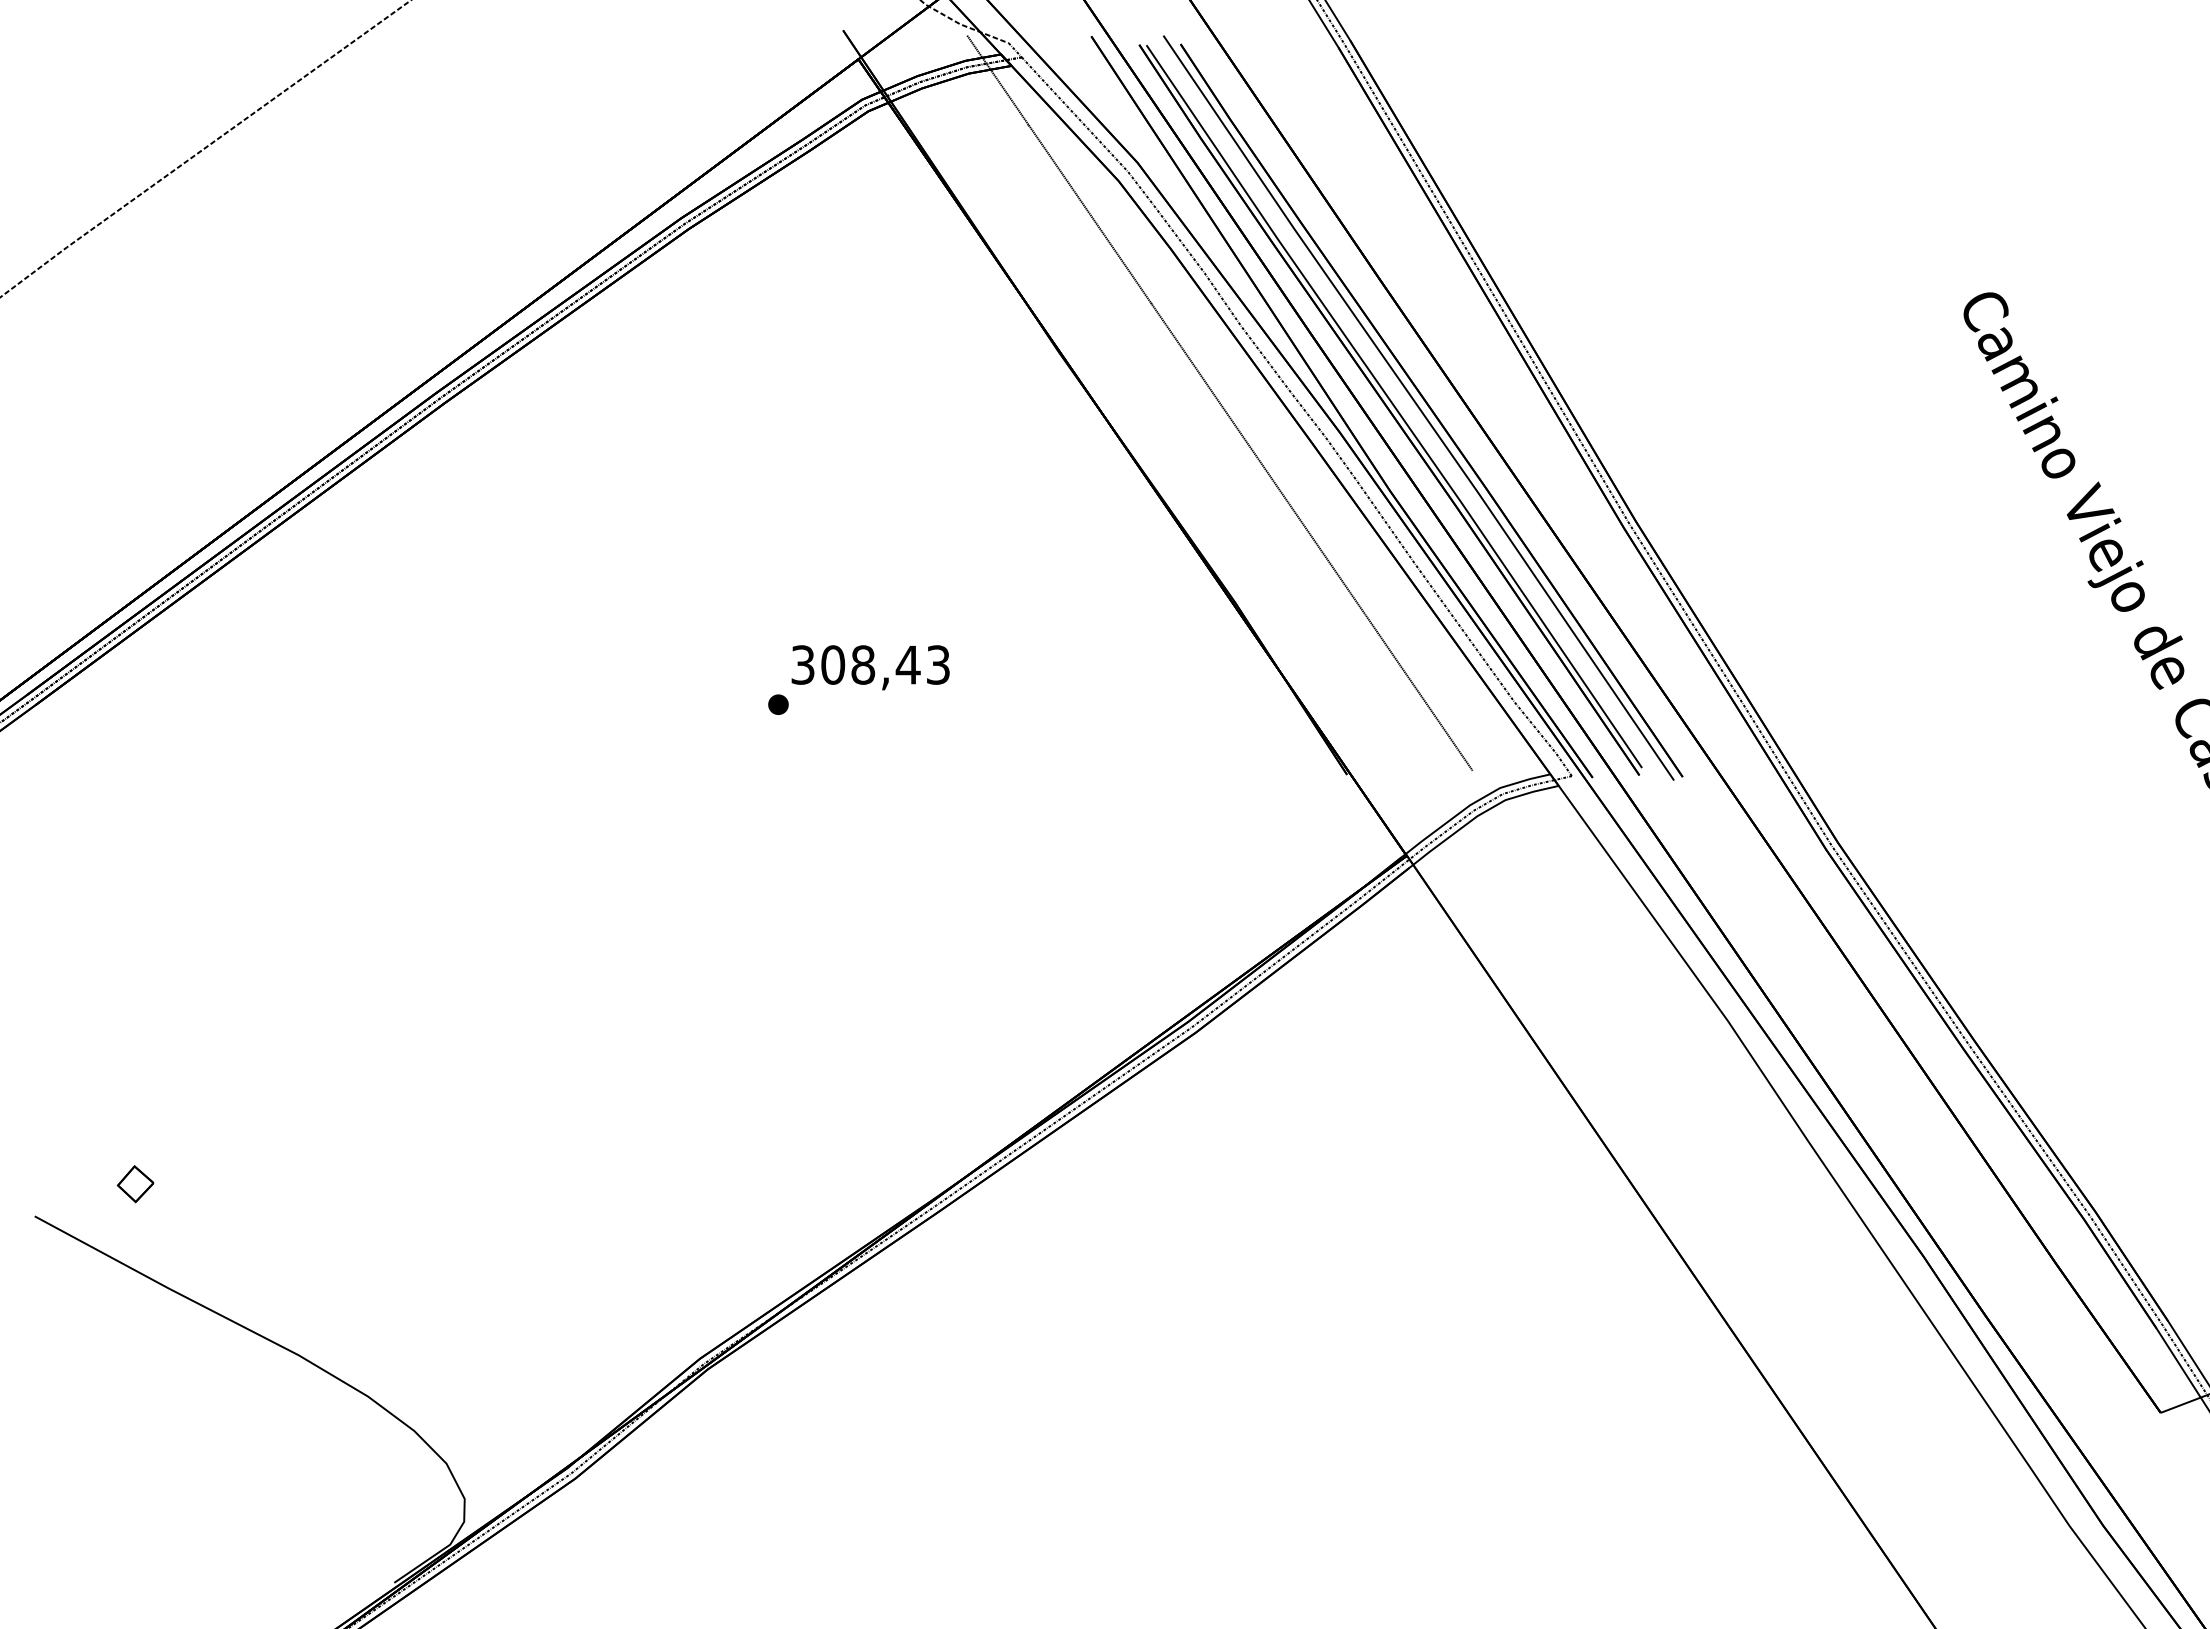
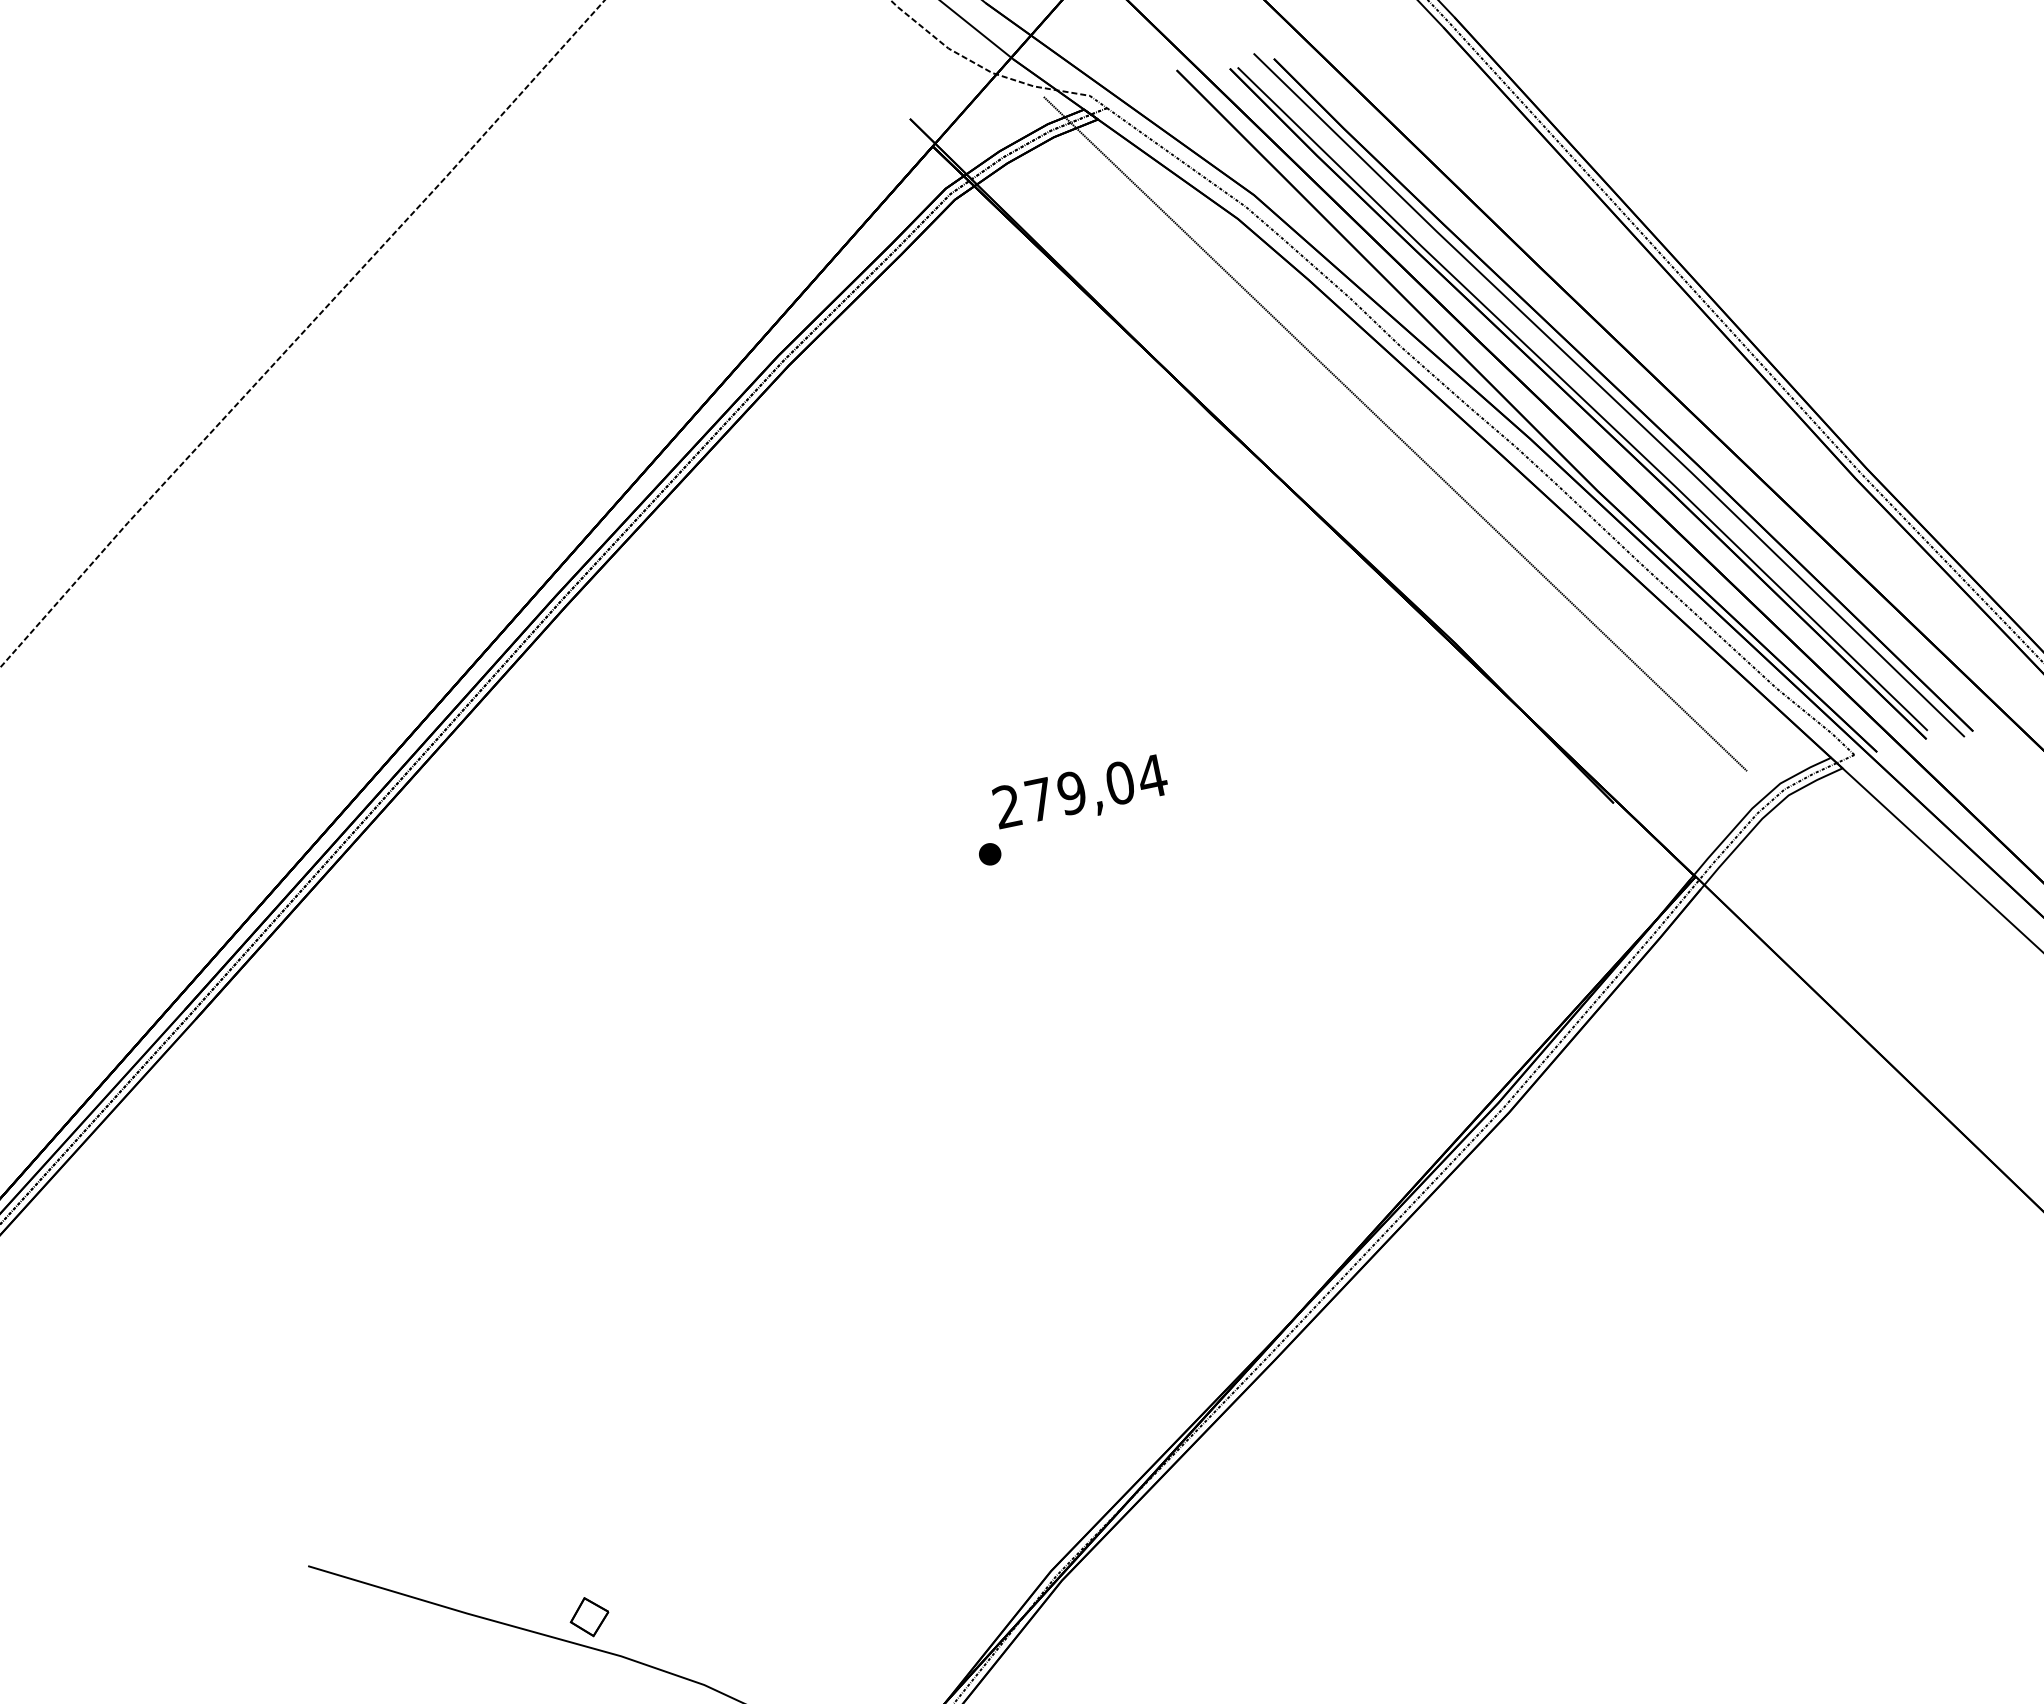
text: (870, 664) -> (1079, 790), 308,43 -> 279,04
part: (135, 1184) -> (589, 1617), moved

